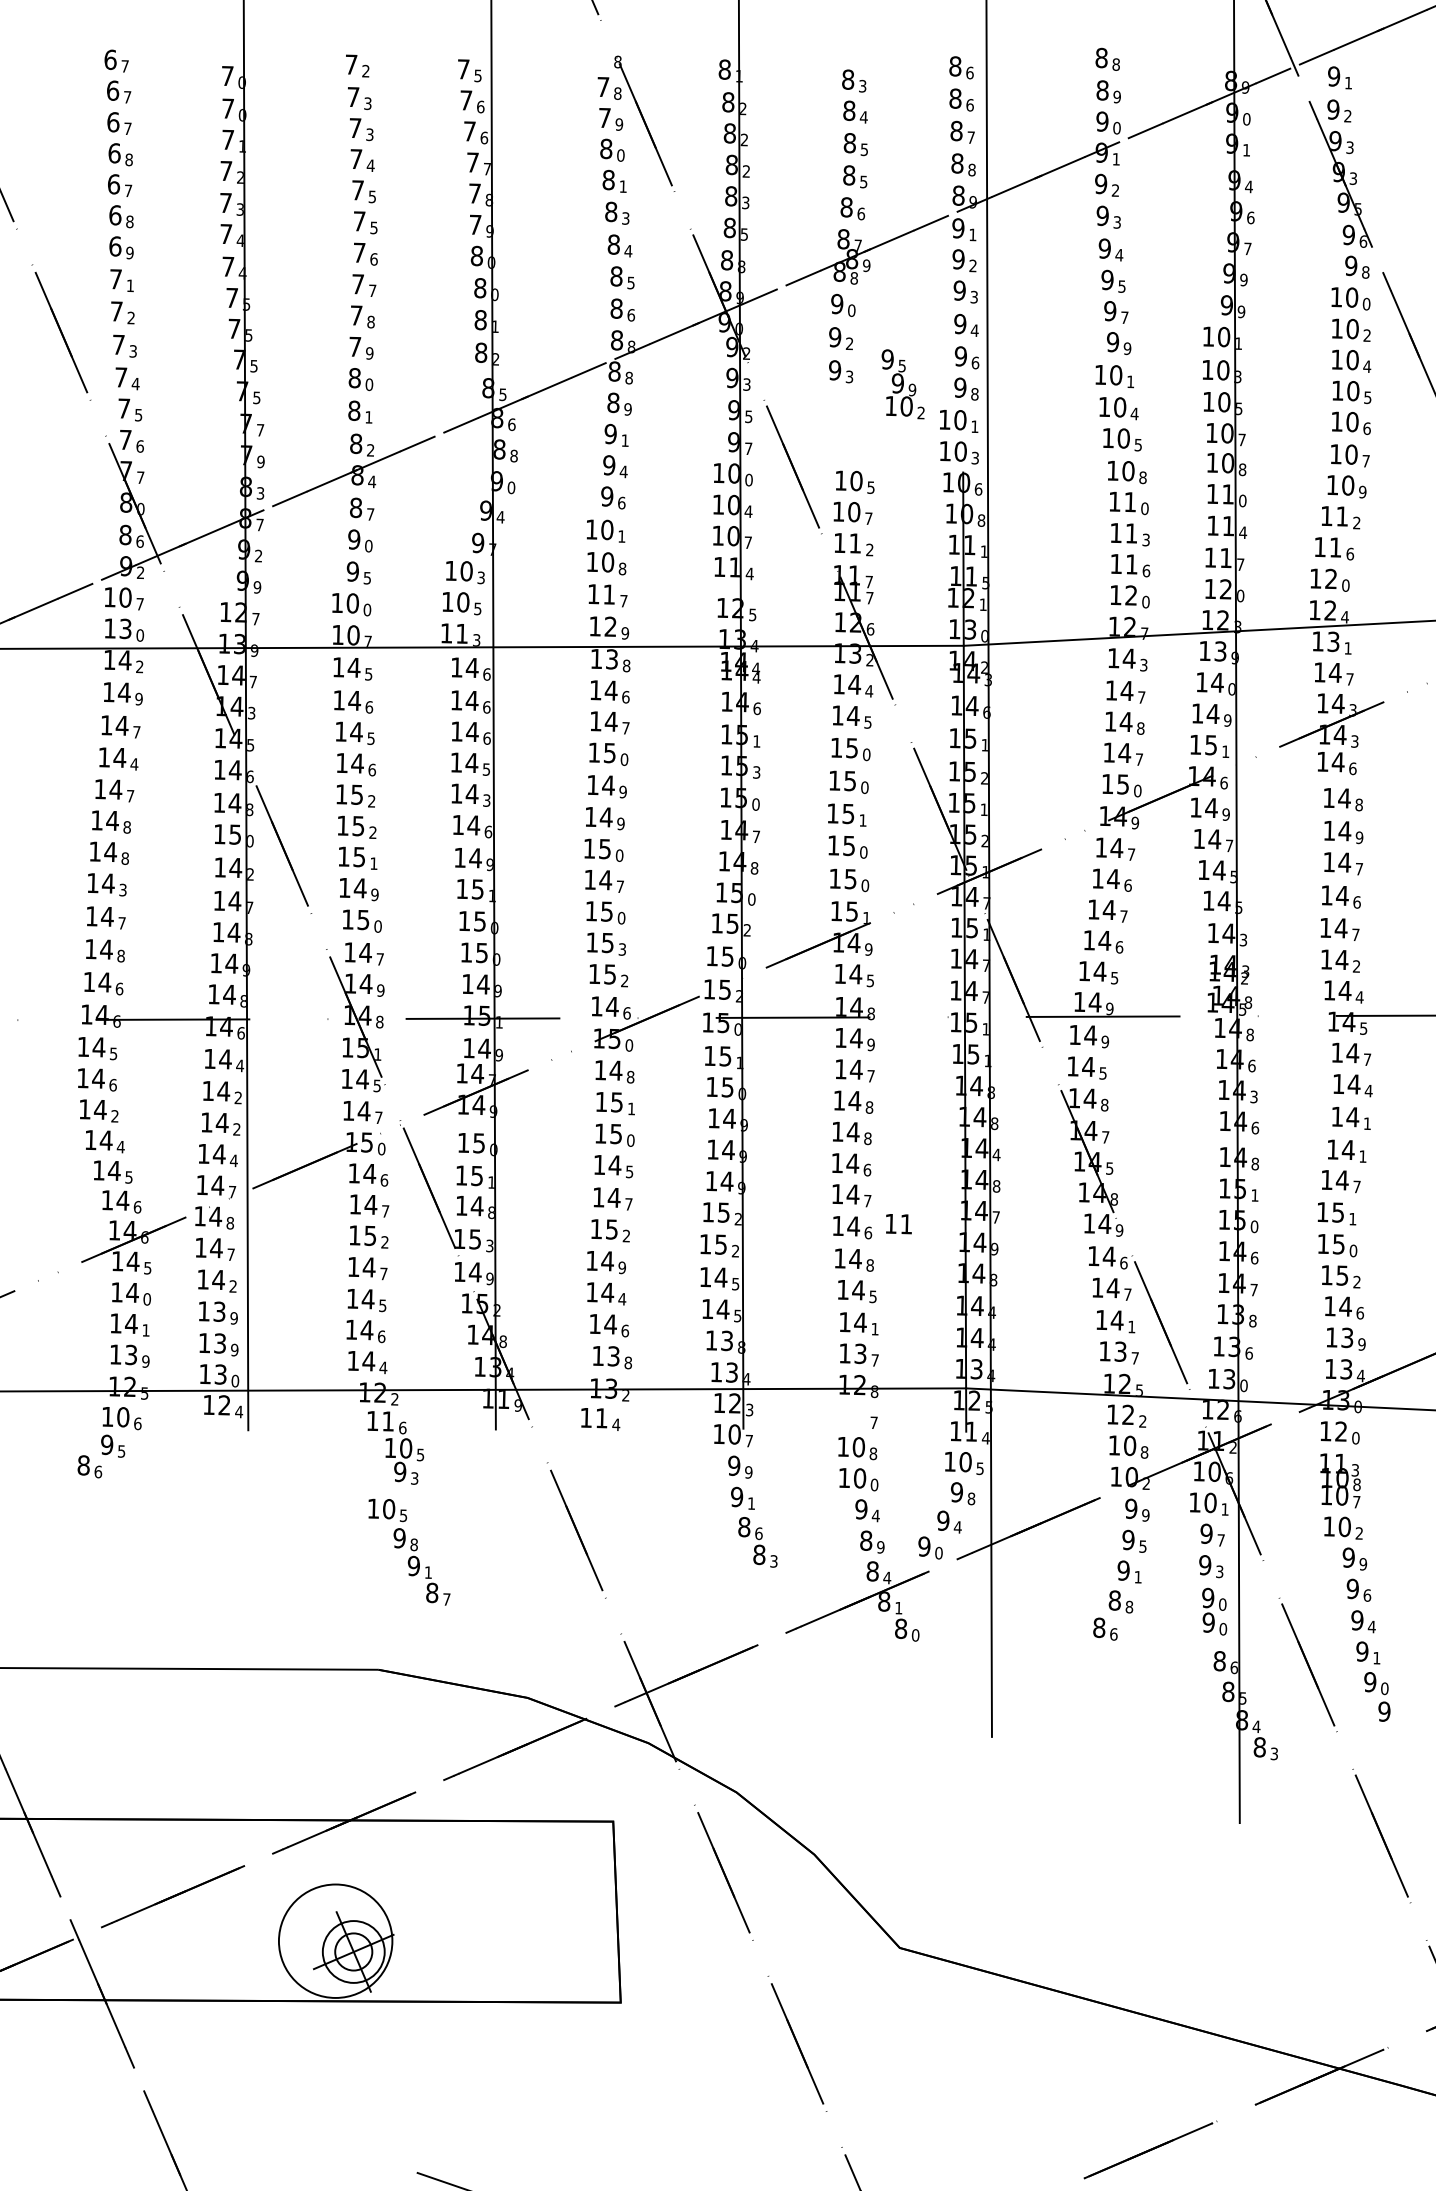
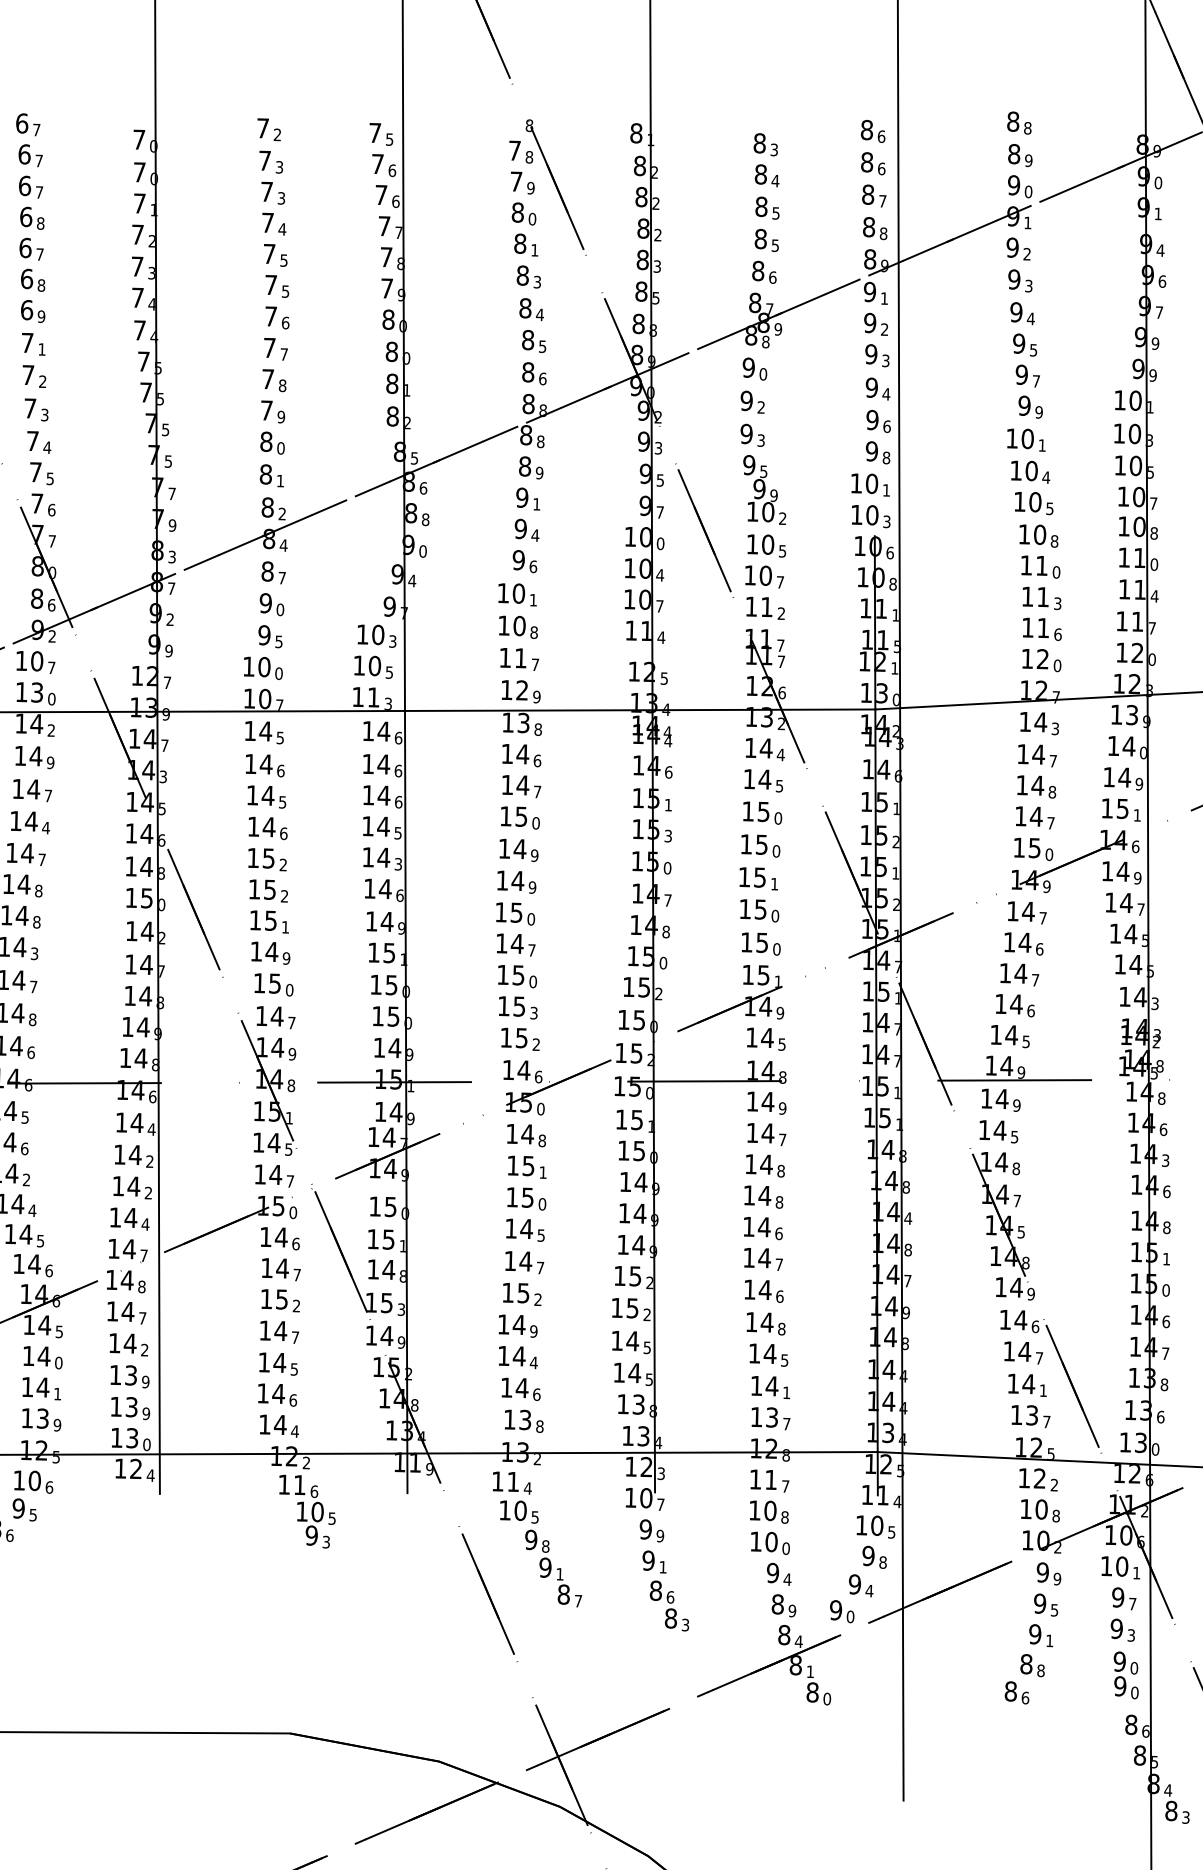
text: (902, 384) -> (764, 490), moved
text: (898, 1224) -> (763, 1480), moved
text: (409, 1551) -> (541, 1553), moved

